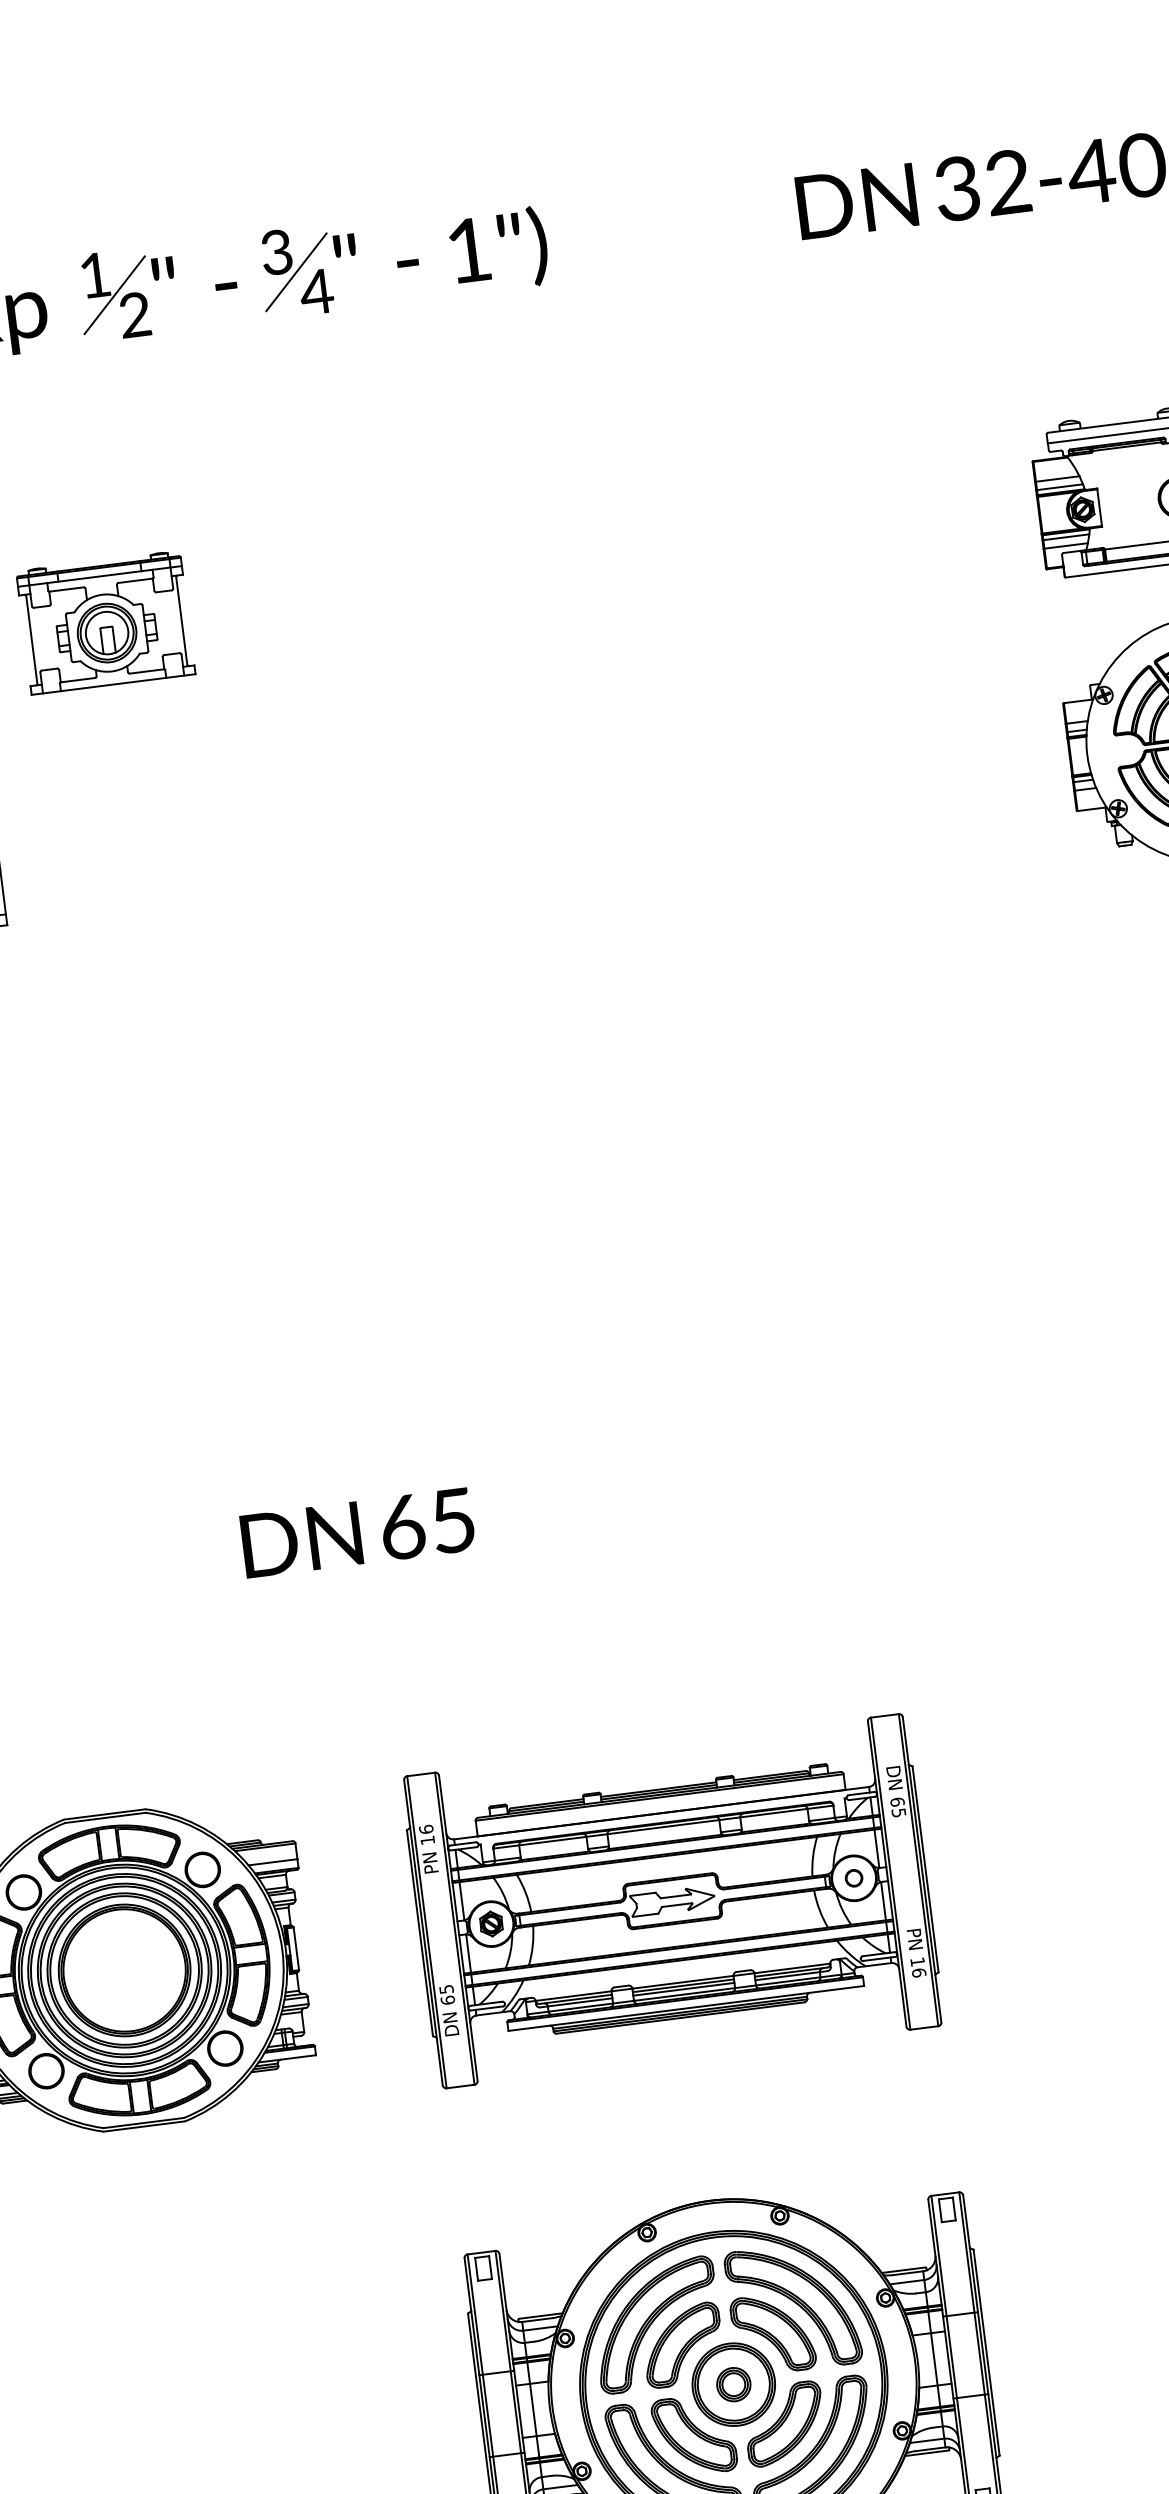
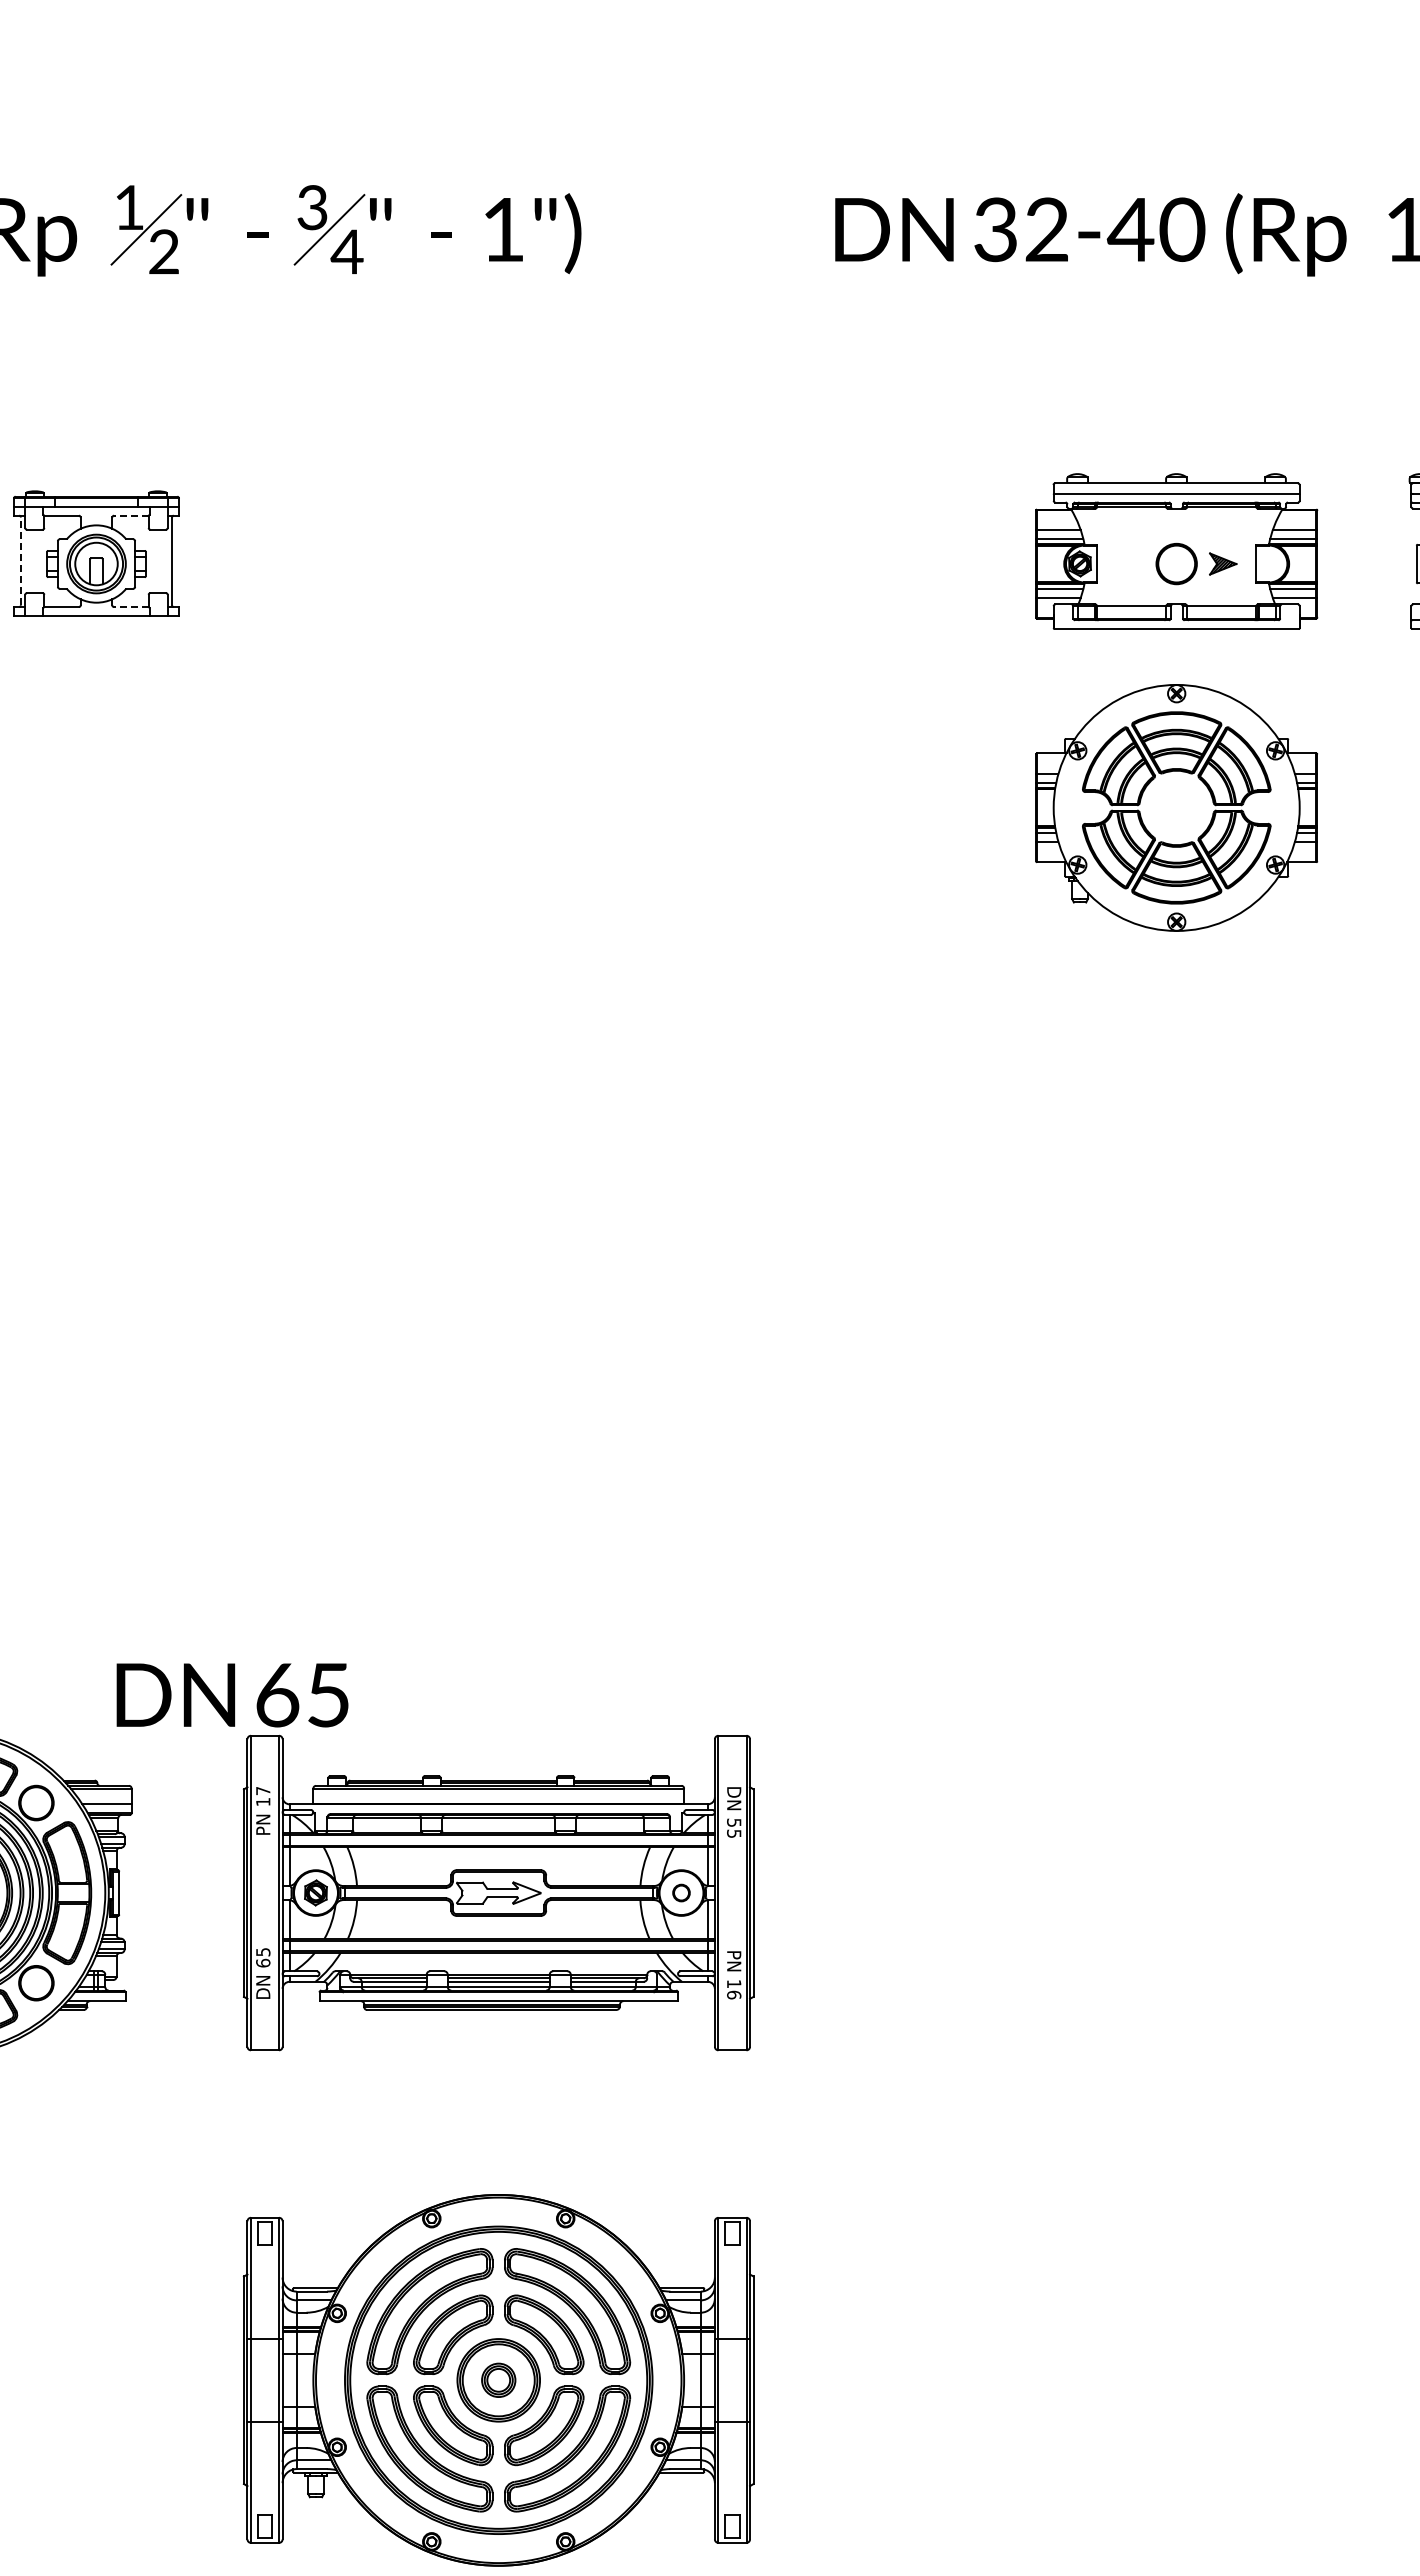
line: (134, 580) -> (130, 515), solid -> dashed
line: (31, 640) -> (20, 561), solid -> dashed
line: (146, 671) -> (130, 607), solid -> dashed
text: (357, 1533) -> (232, 1695), moved
text: (897, 1801) -> (734, 1822), 65 -> 55
text: (426, 1828) -> (263, 1790), 16 -> 17

